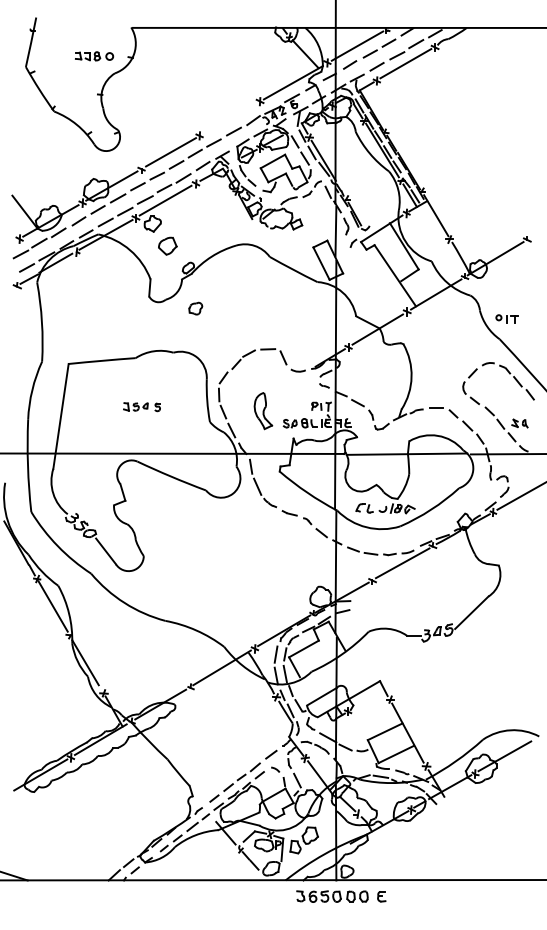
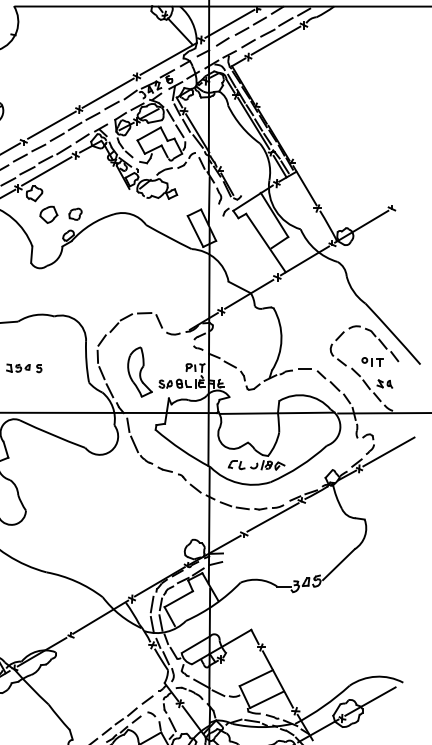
line: (229, 118) -> (107, 92), added
part: (195, 308) -> (75, 214), moved
part: (506, 318) -> (372, 361), moved
part: (263, 410) -> (140, 371), size x1.43

